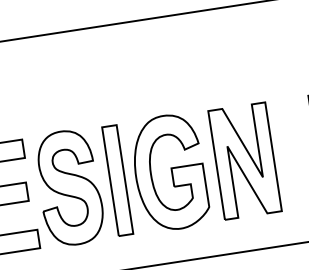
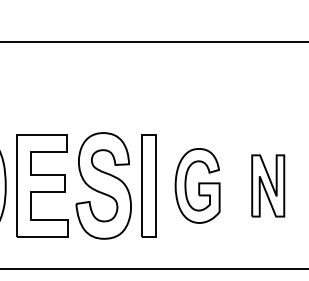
part: (244, 160) -> (267, 185), size x0.6
part: (169, 172) -> (197, 185), size x0.7

